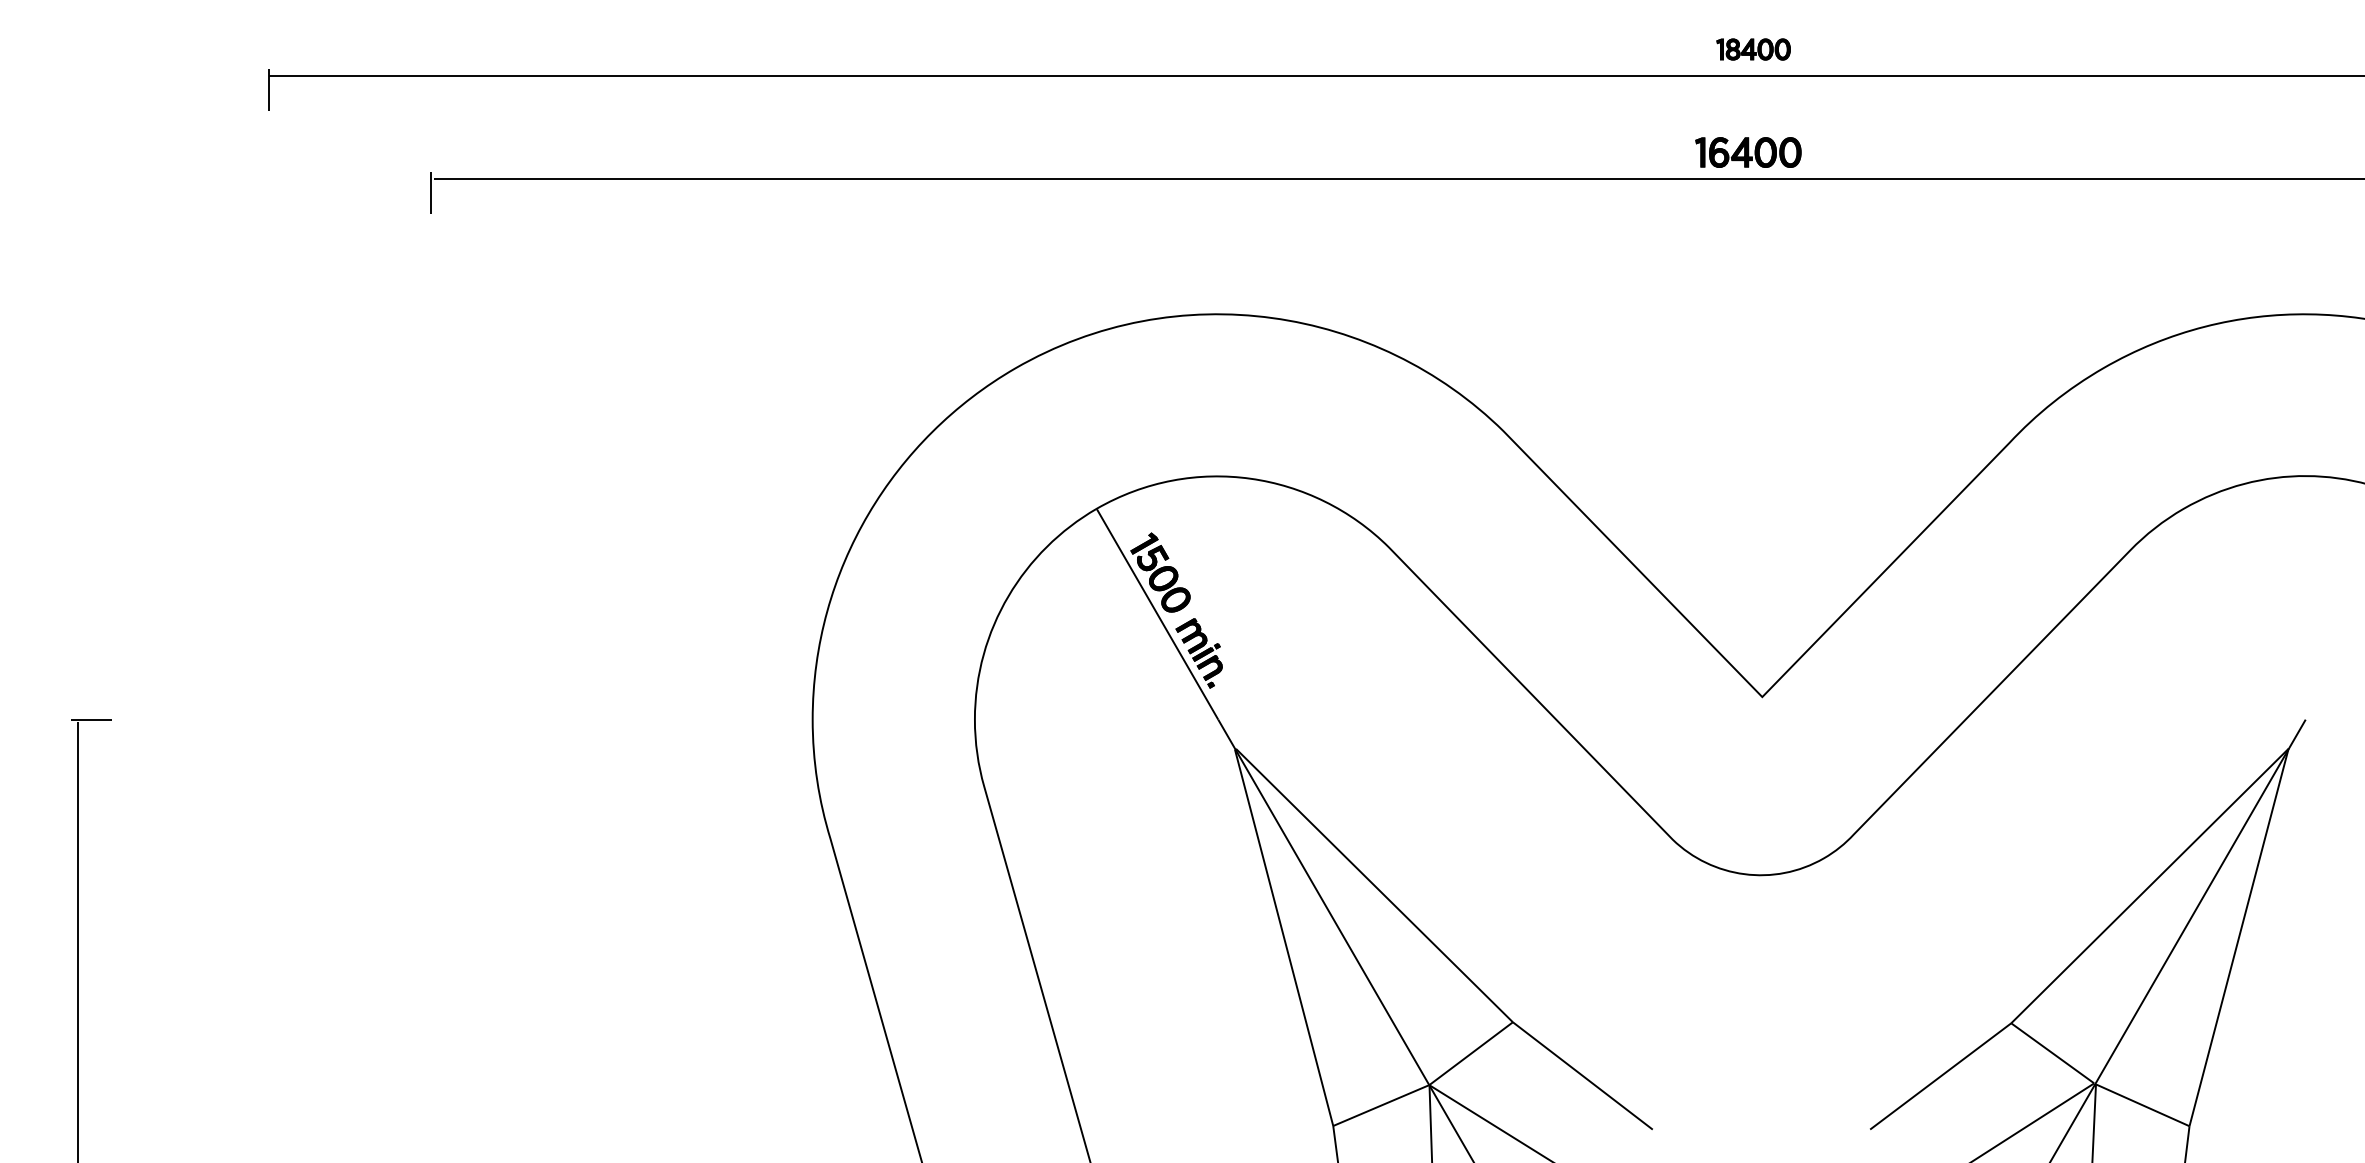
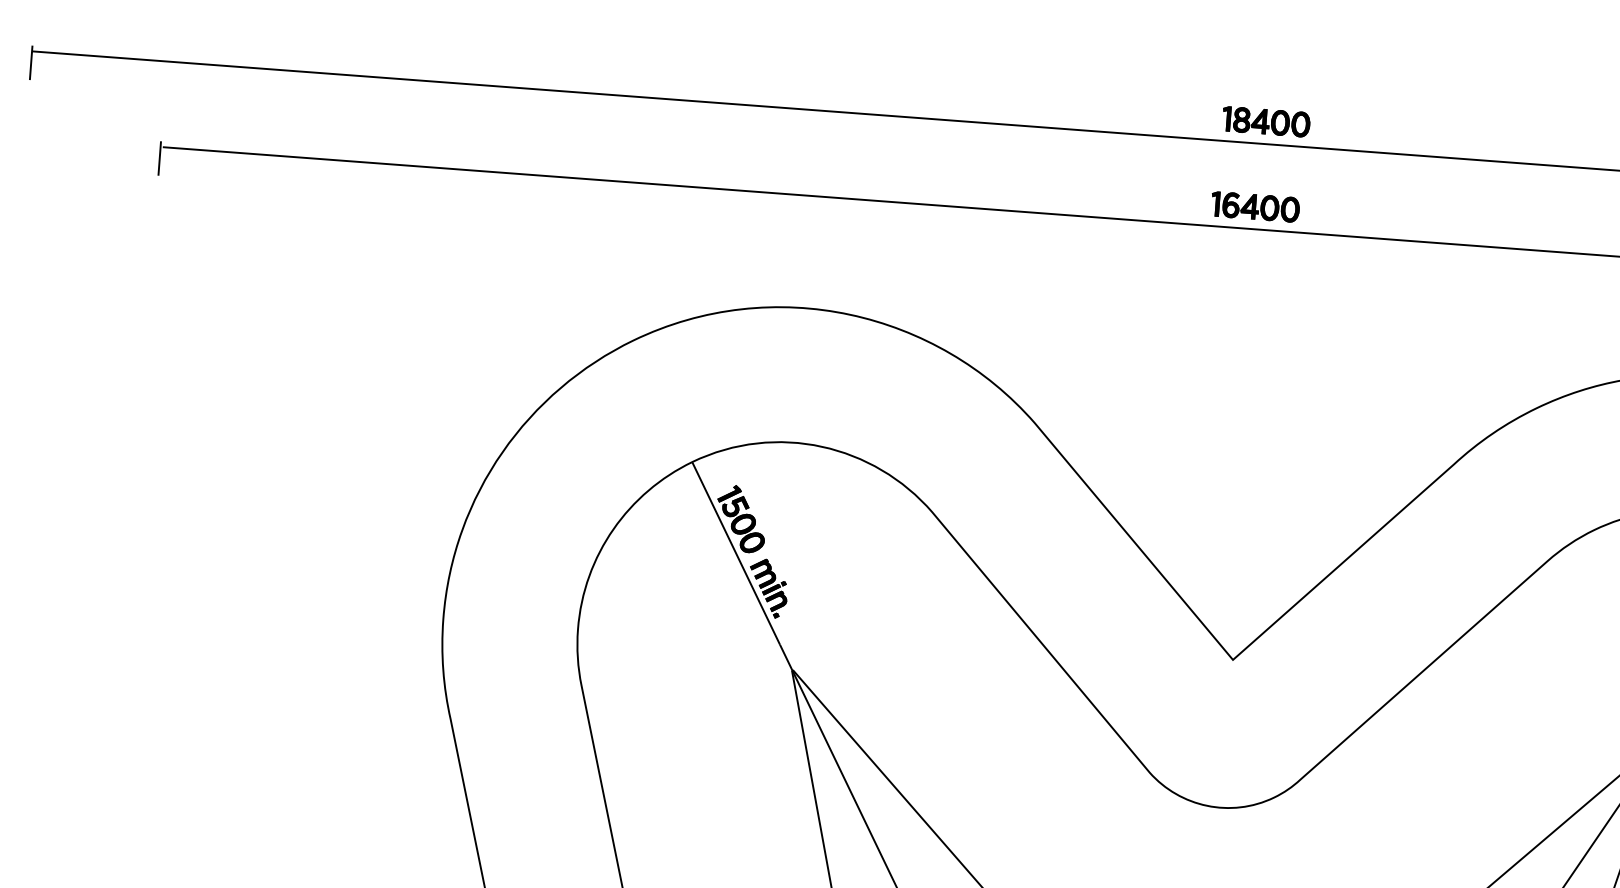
part: (1753, 49) -> (1266, 121), size x1.43

